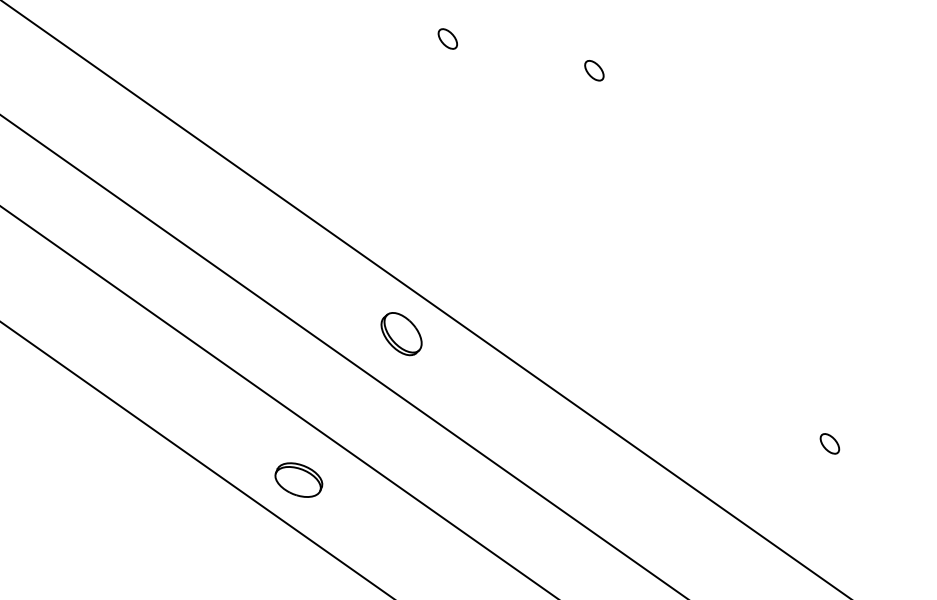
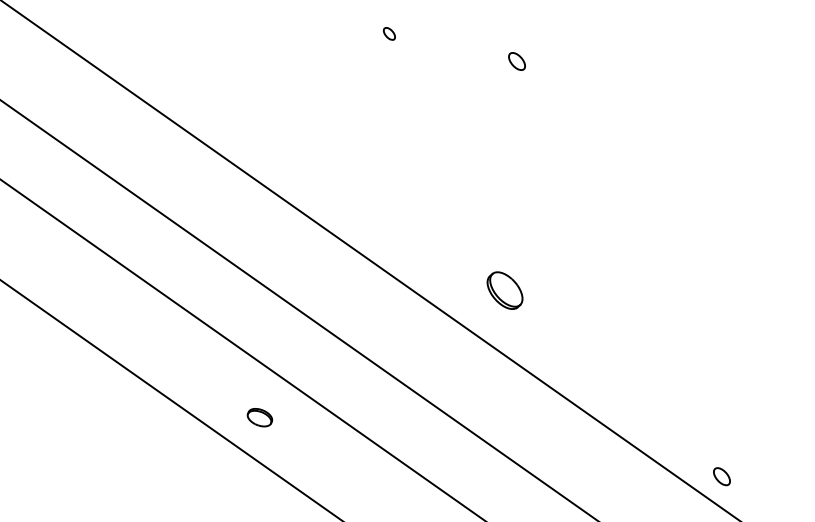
part: (447, 38) -> (389, 33), size x0.7
part: (401, 334) -> (504, 291), moved
part: (829, 443) -> (721, 476), moved
part: (298, 479) -> (259, 417), size x0.6

